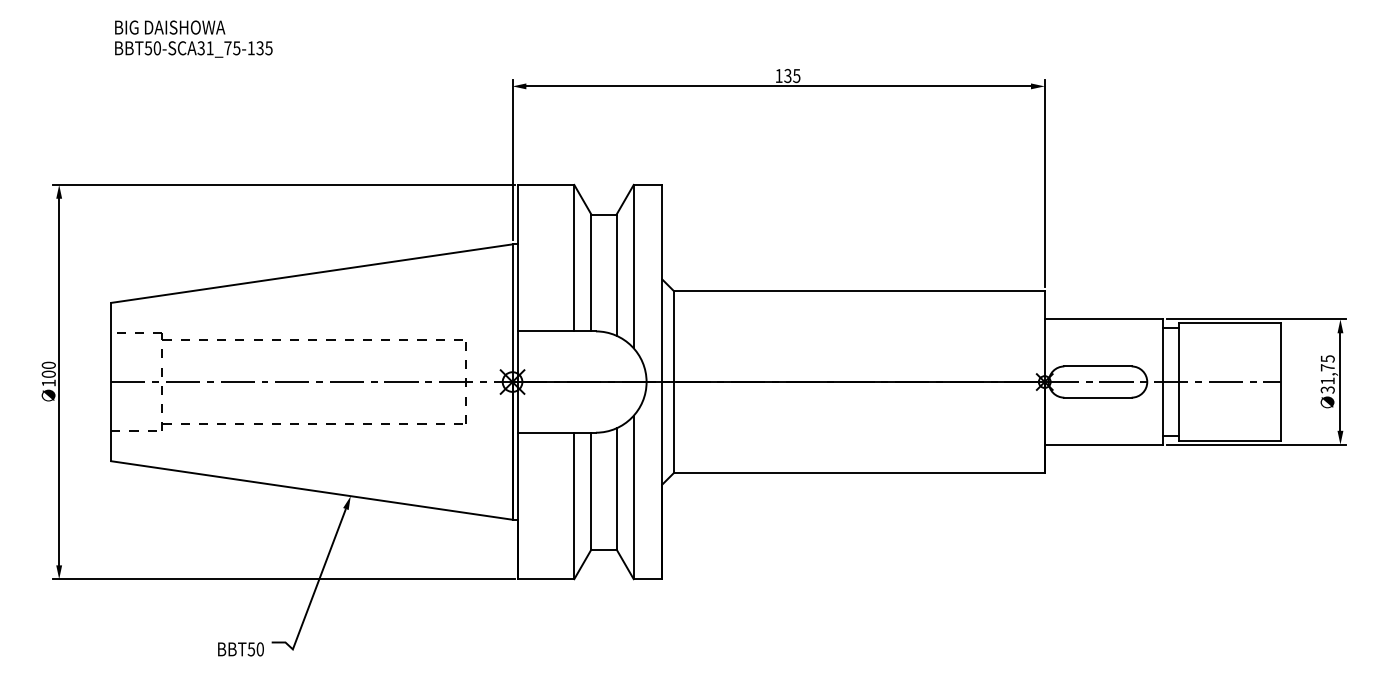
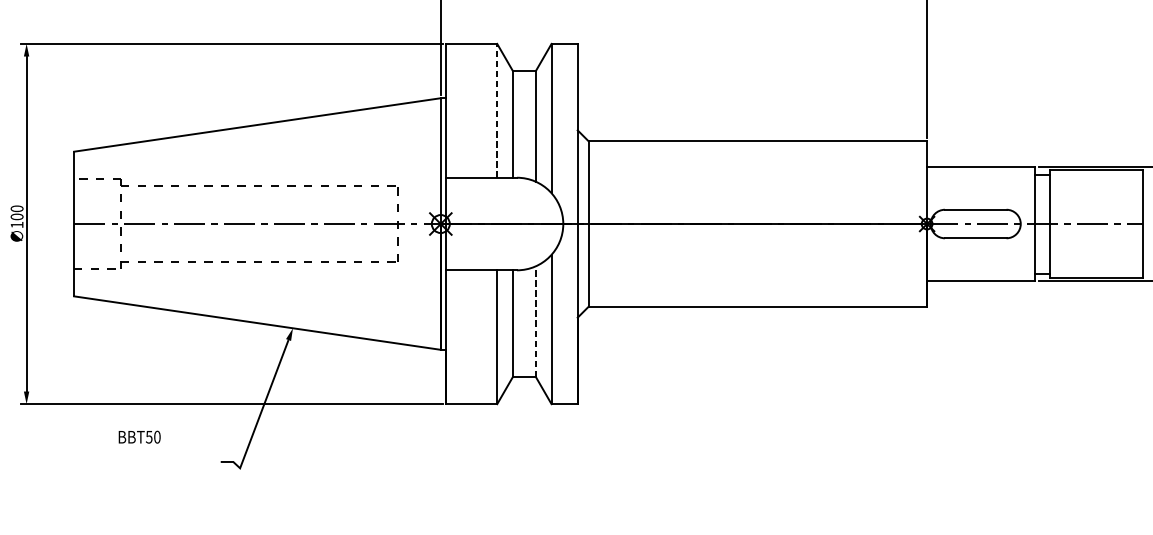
line: (574, 257) -> (497, 110), solid -> dashed
line: (616, 488) -> (535, 321), solid -> dashed
text: (240, 649) -> (139, 437), moved

